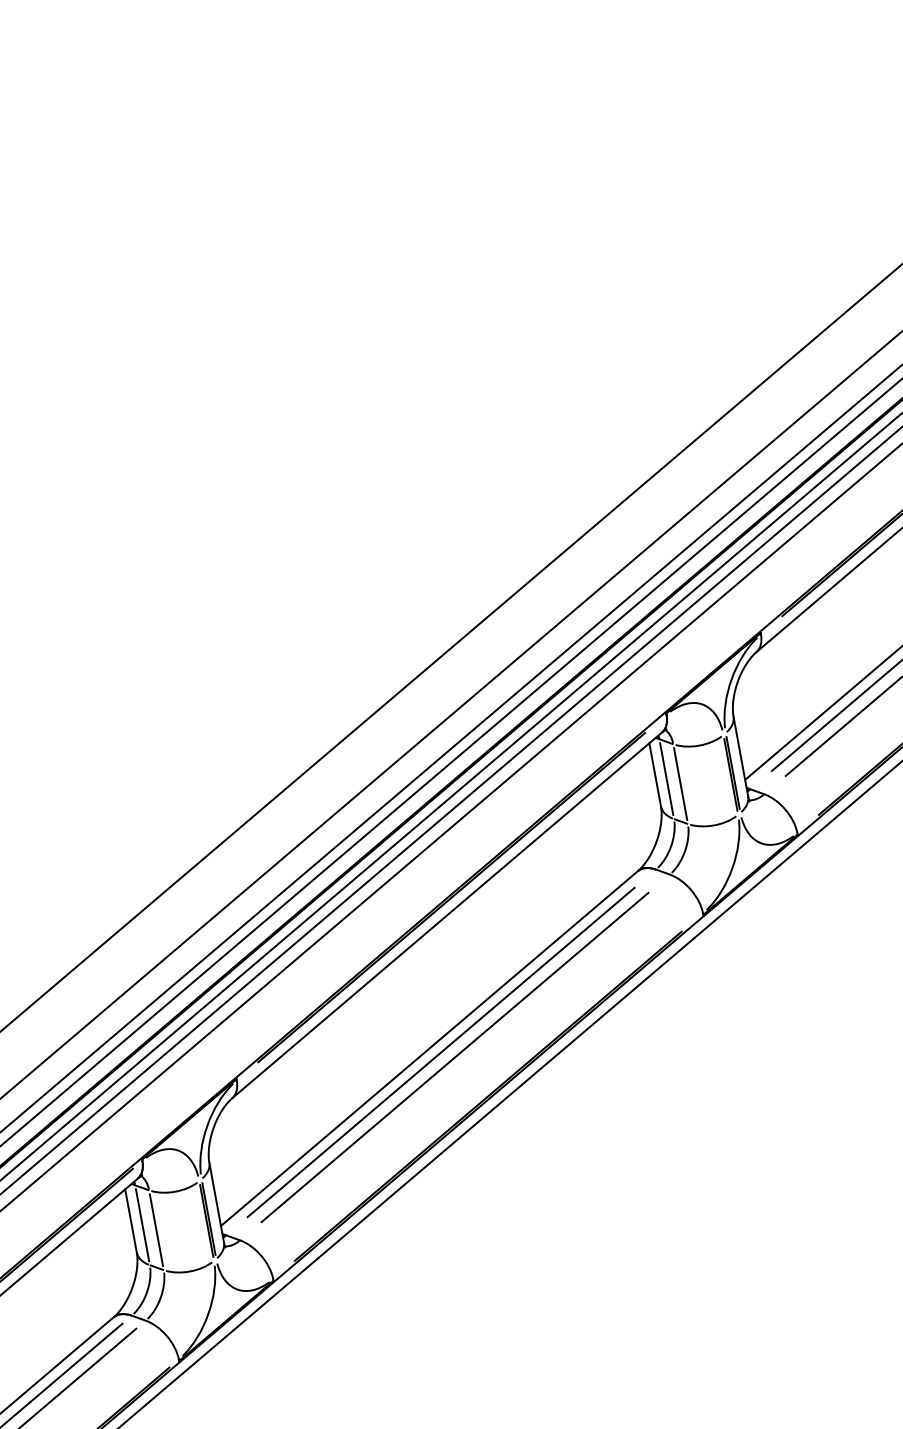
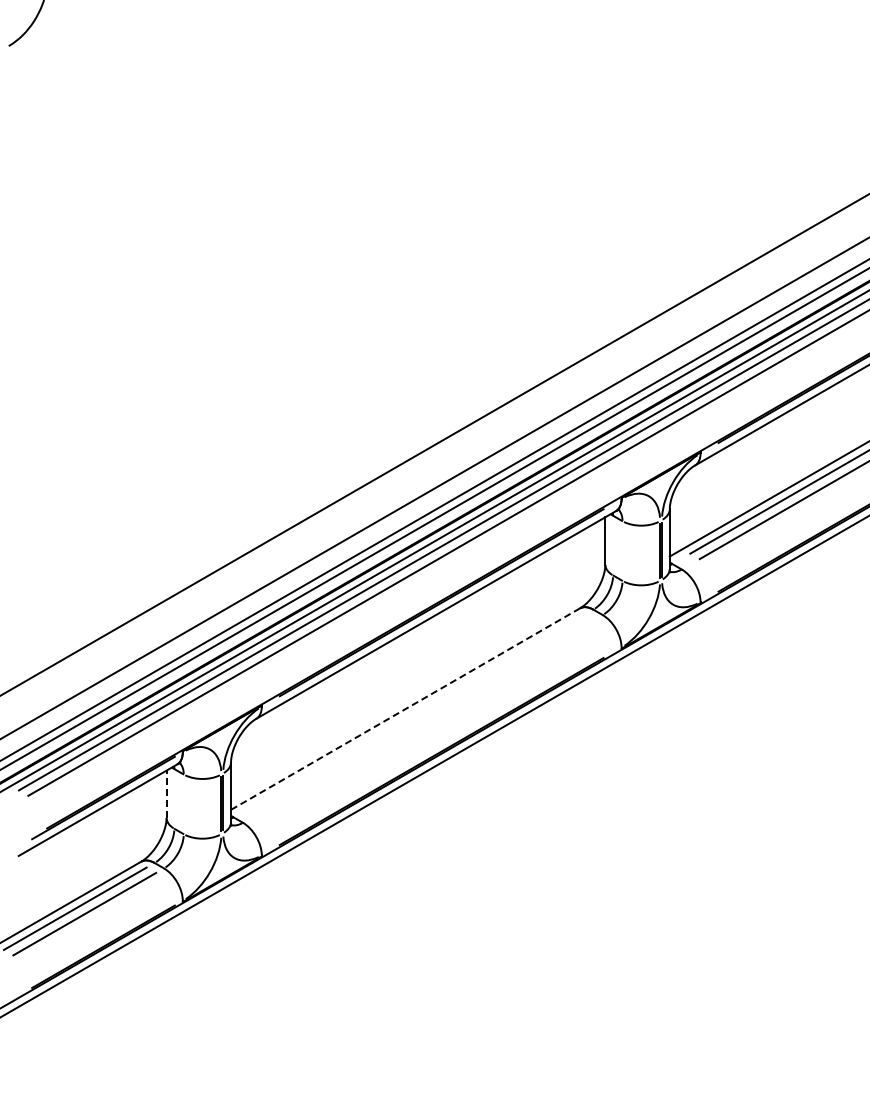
line: (667, 778) -> (613, 545), removed
line: (680, 783) -> (622, 550), removed
line: (429, 1049) -> (405, 709), solid -> dashed
line: (441, 1052) -> (413, 713), removed
line: (454, 1056) -> (422, 718), removed
line: (130, 1221) -> (166, 794), solid -> dashed
line: (142, 1224) -> (174, 798), removed
line: (156, 1230) -> (183, 804), removed

